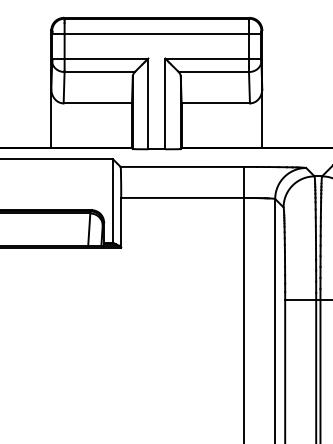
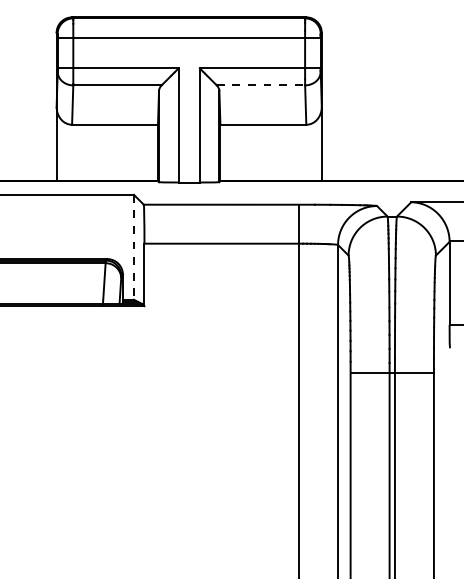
line: (214, 72) -> (261, 85), solid -> dashed
line: (112, 200) -> (133, 247), solid -> dashed

